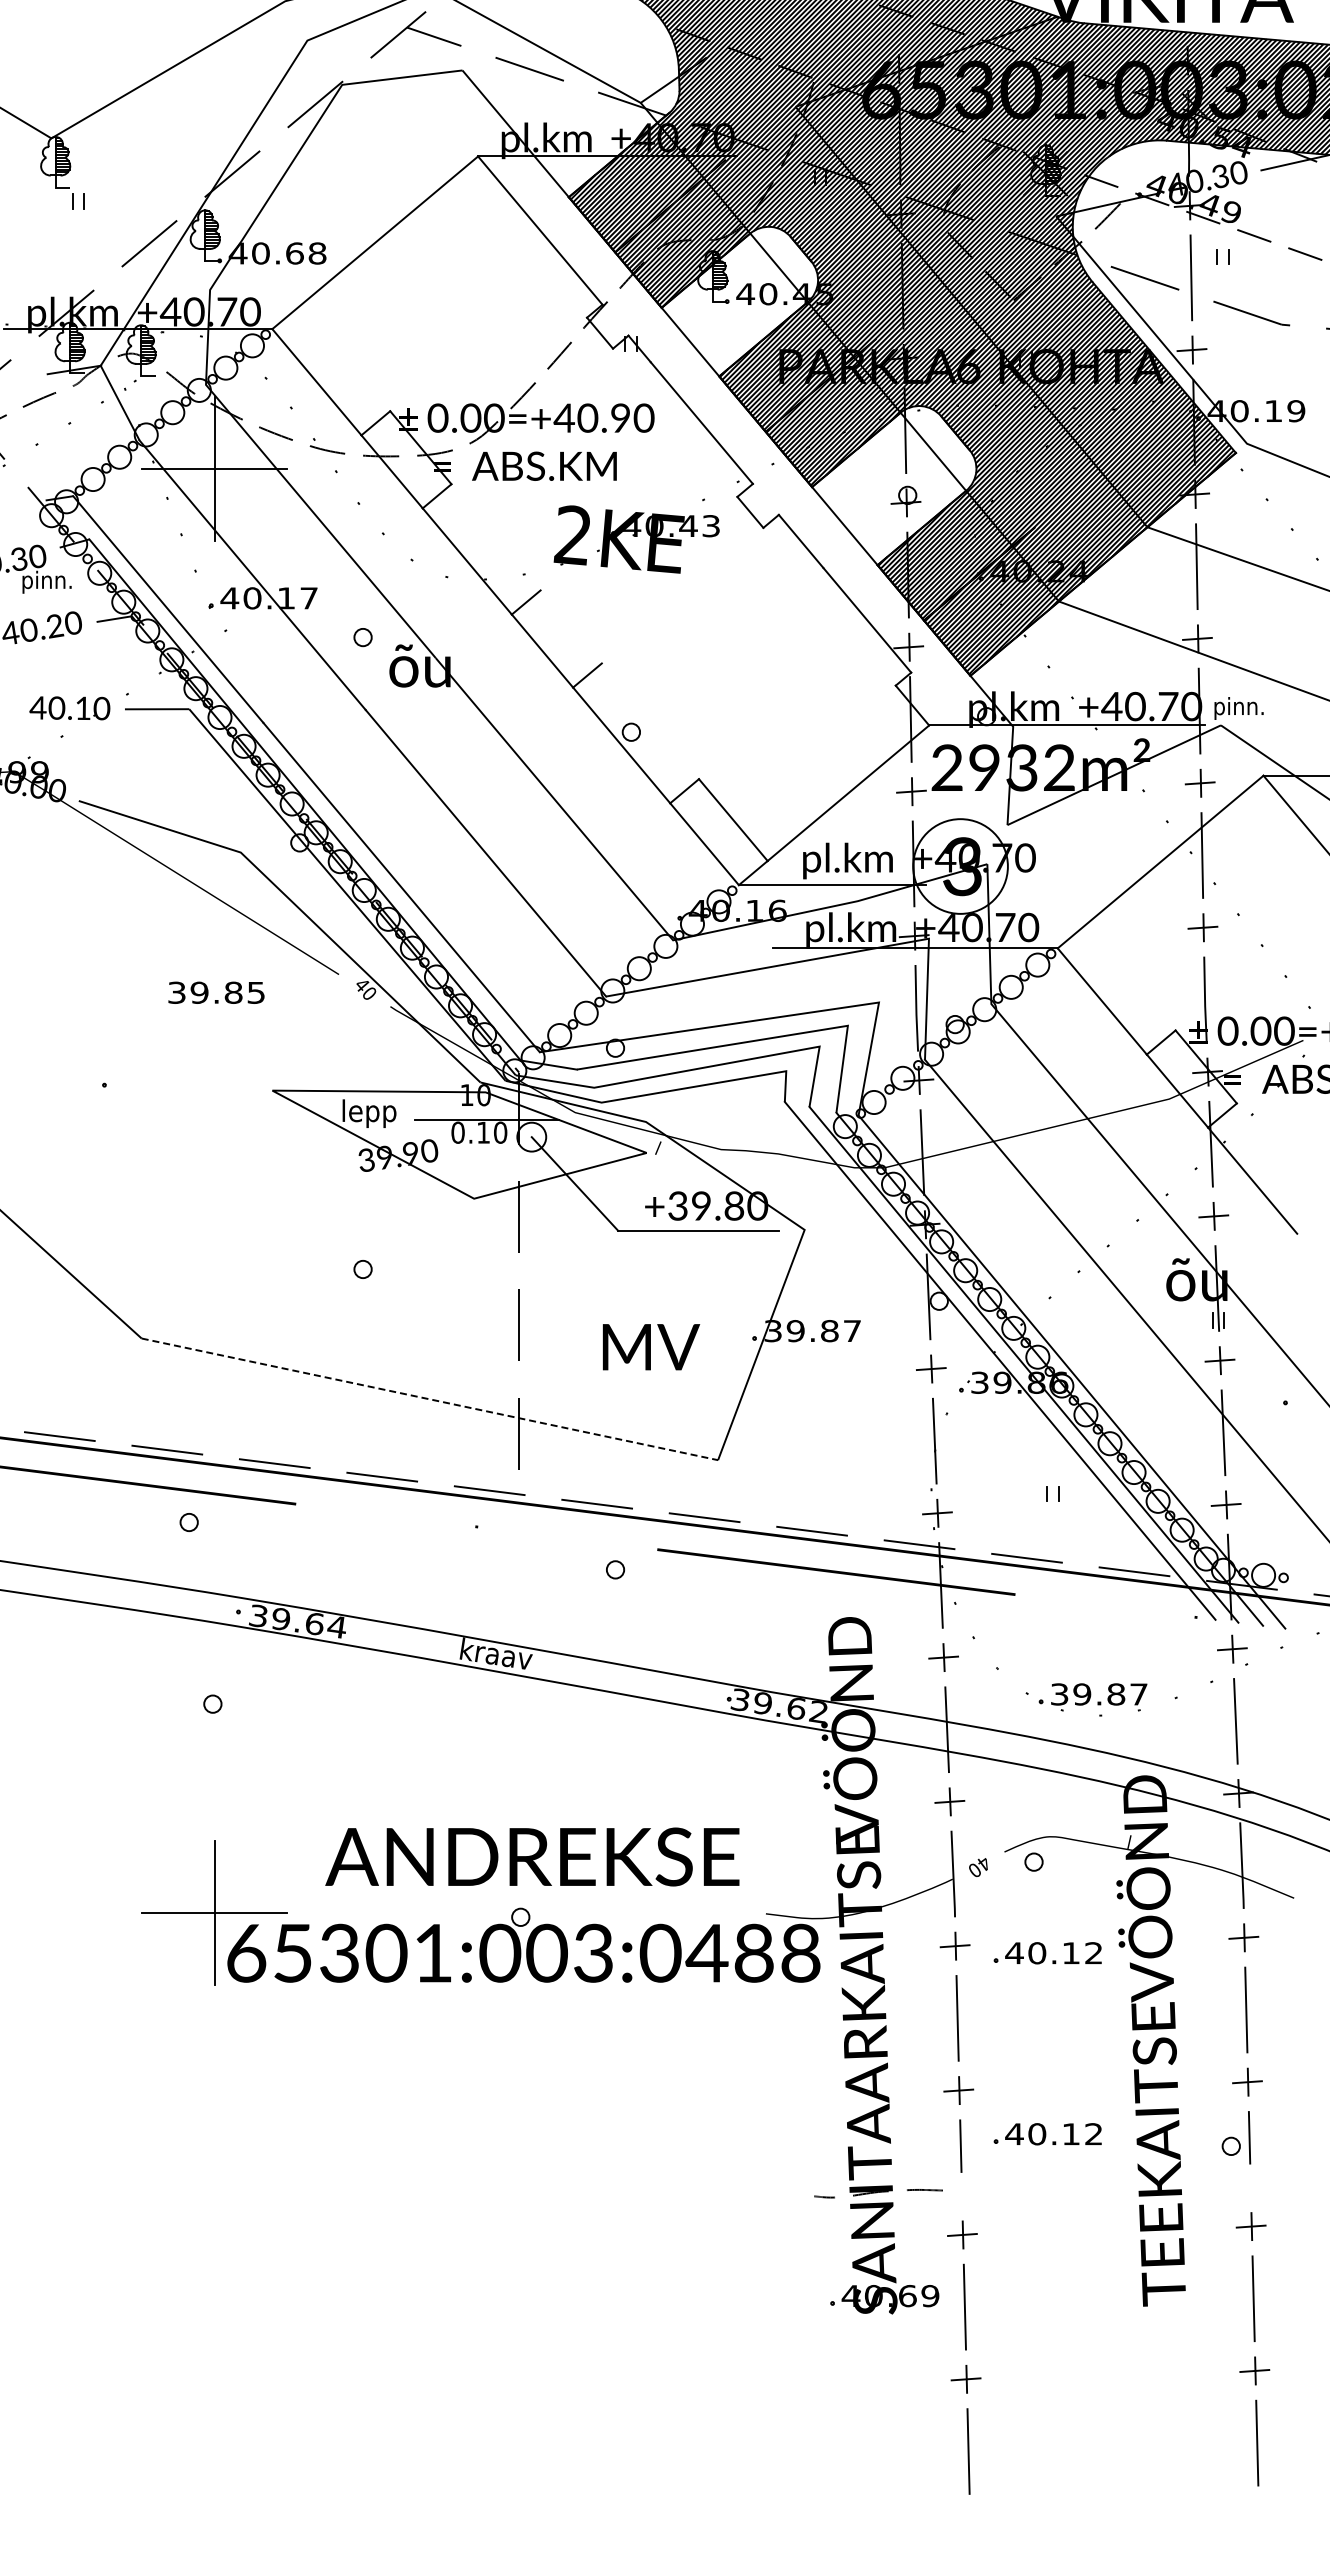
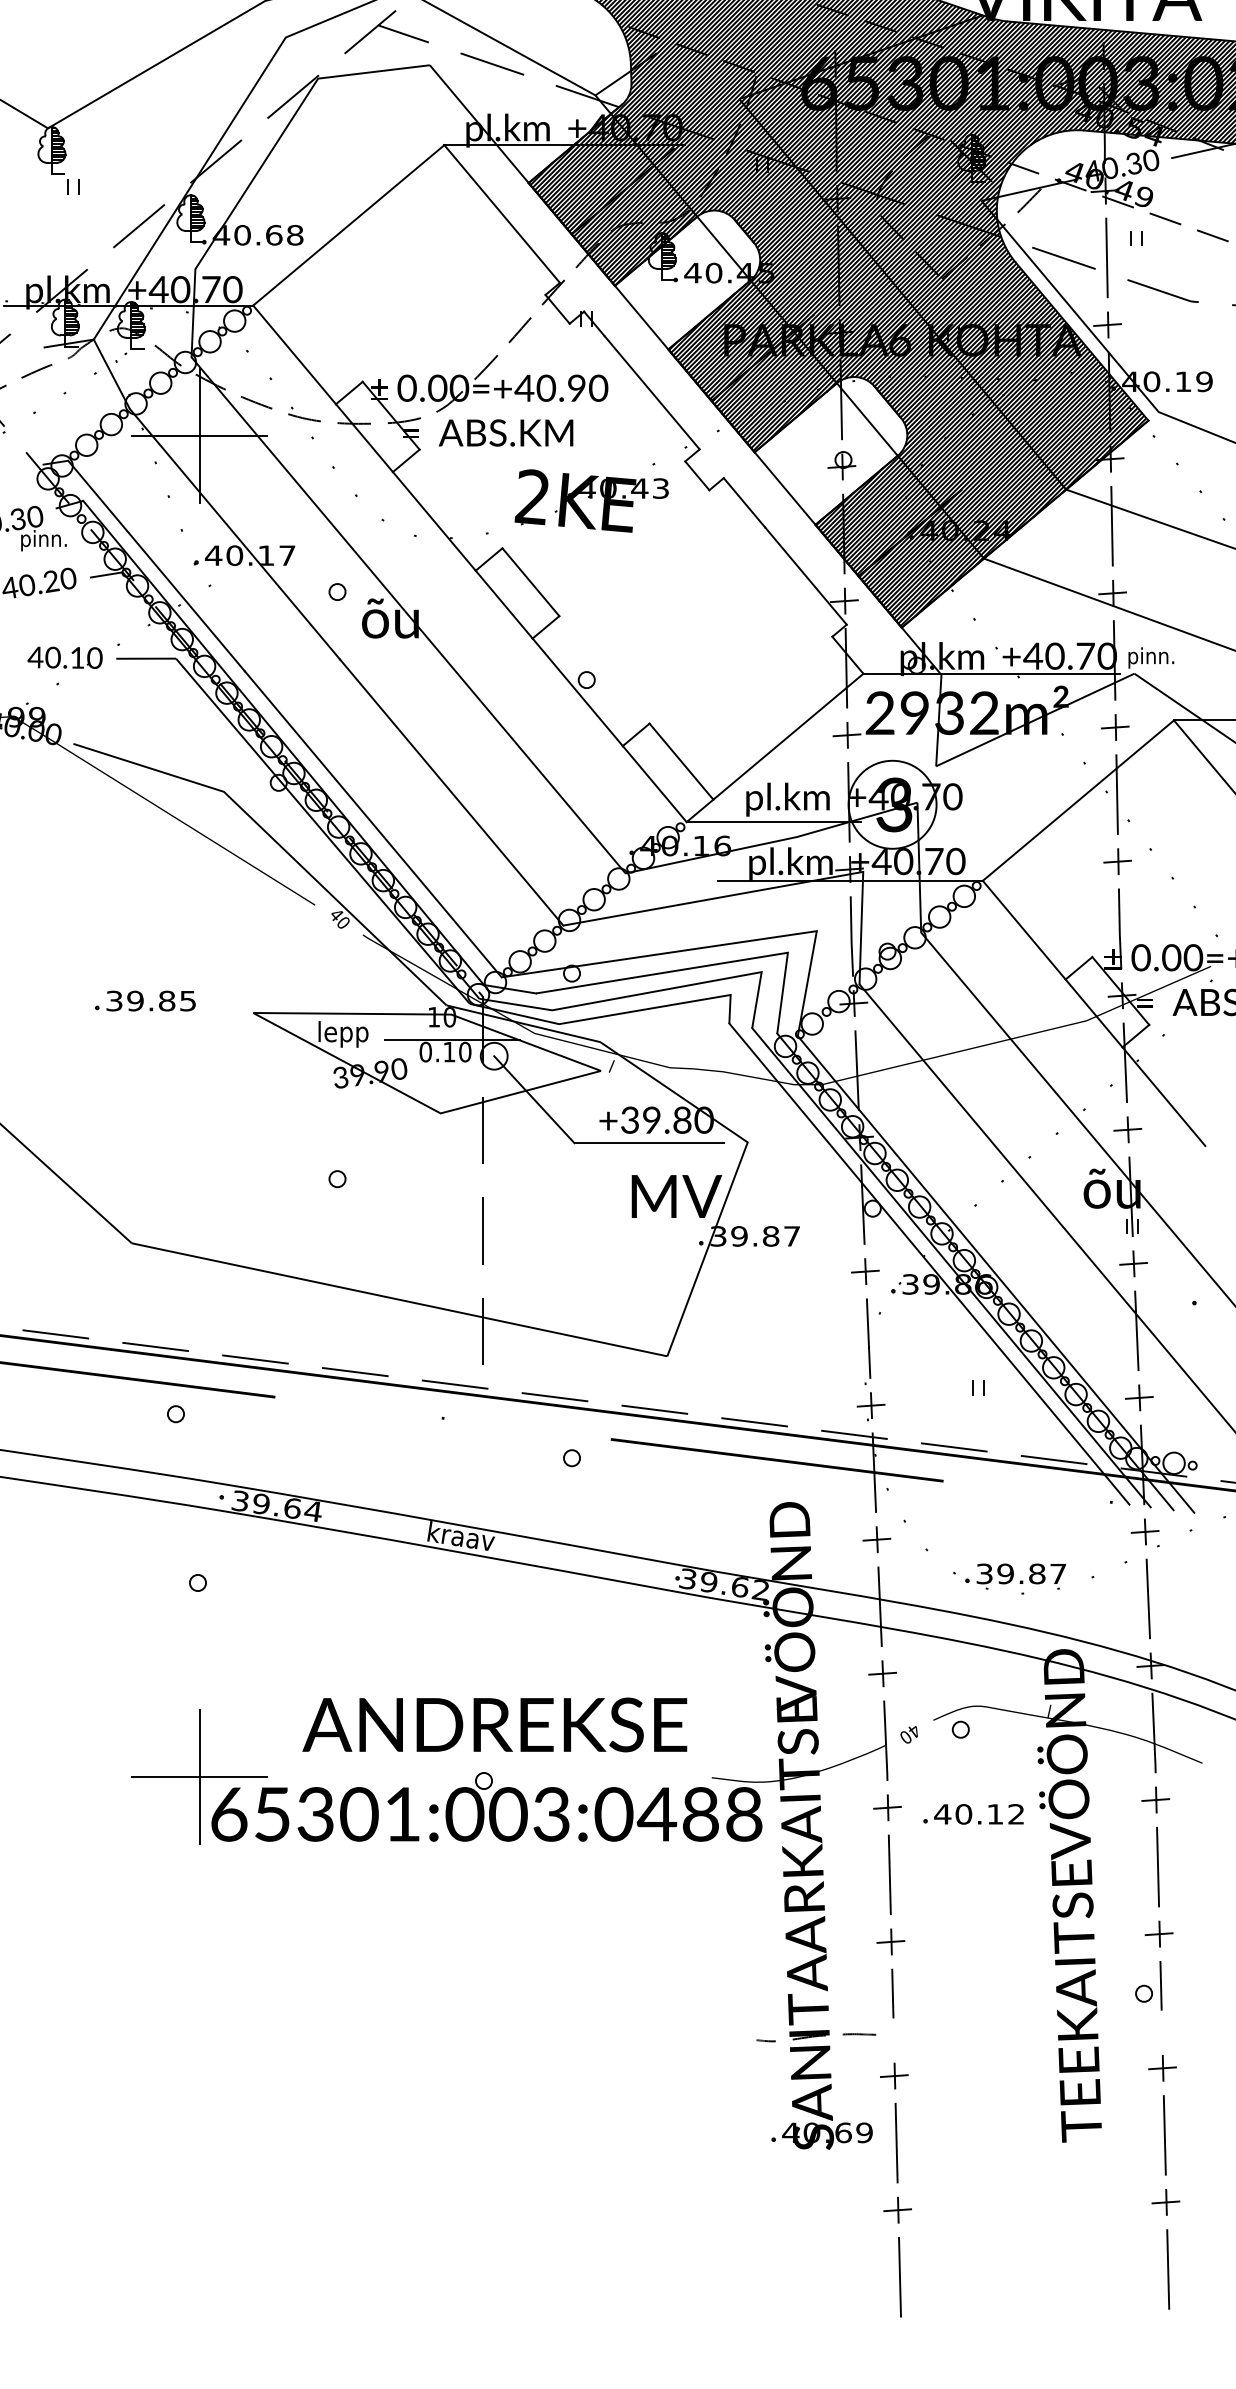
line: (570, 626) -> (530, 581), added
text: (216, 992) -> (151, 1000), moved
text: (651, 1347) -> (676, 1196), moved
line: (429, 1399) -> (399, 1299), dashed -> solid
part: (1047, 2134) -> (973, 1982), removed

